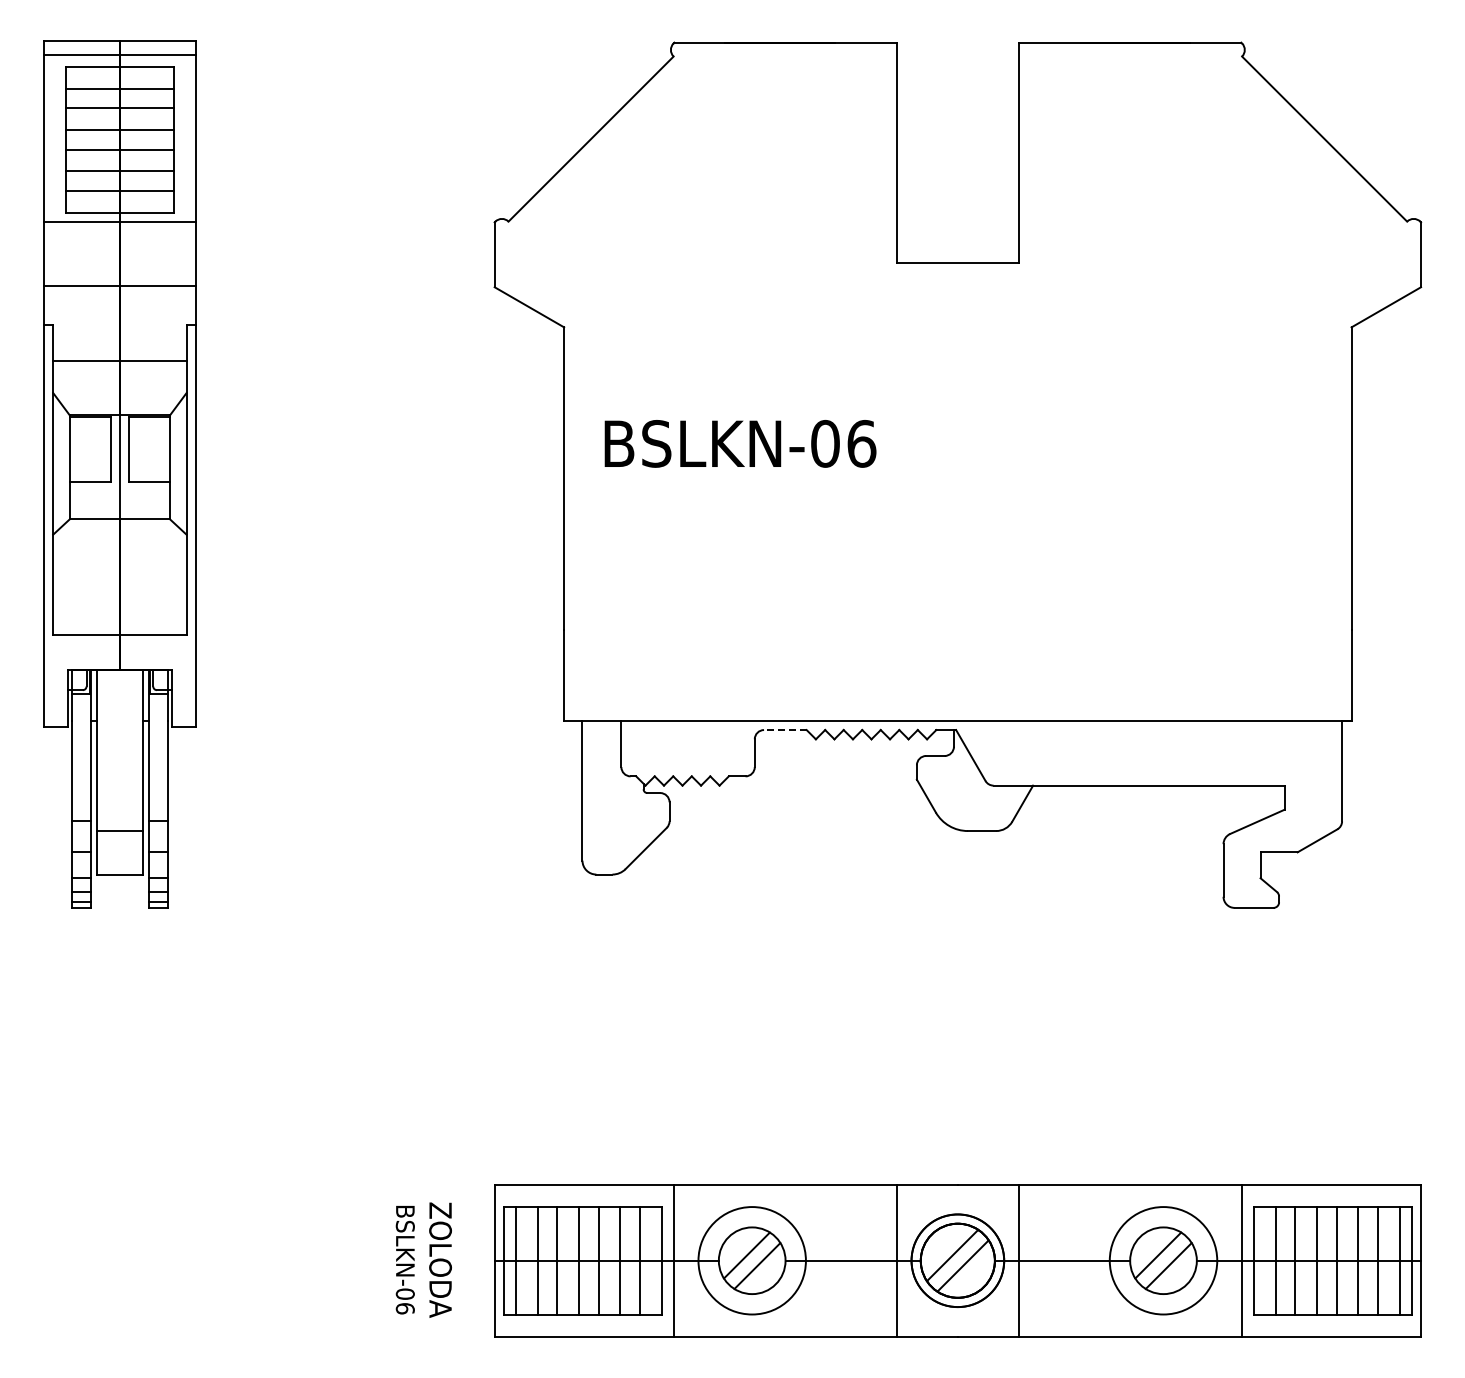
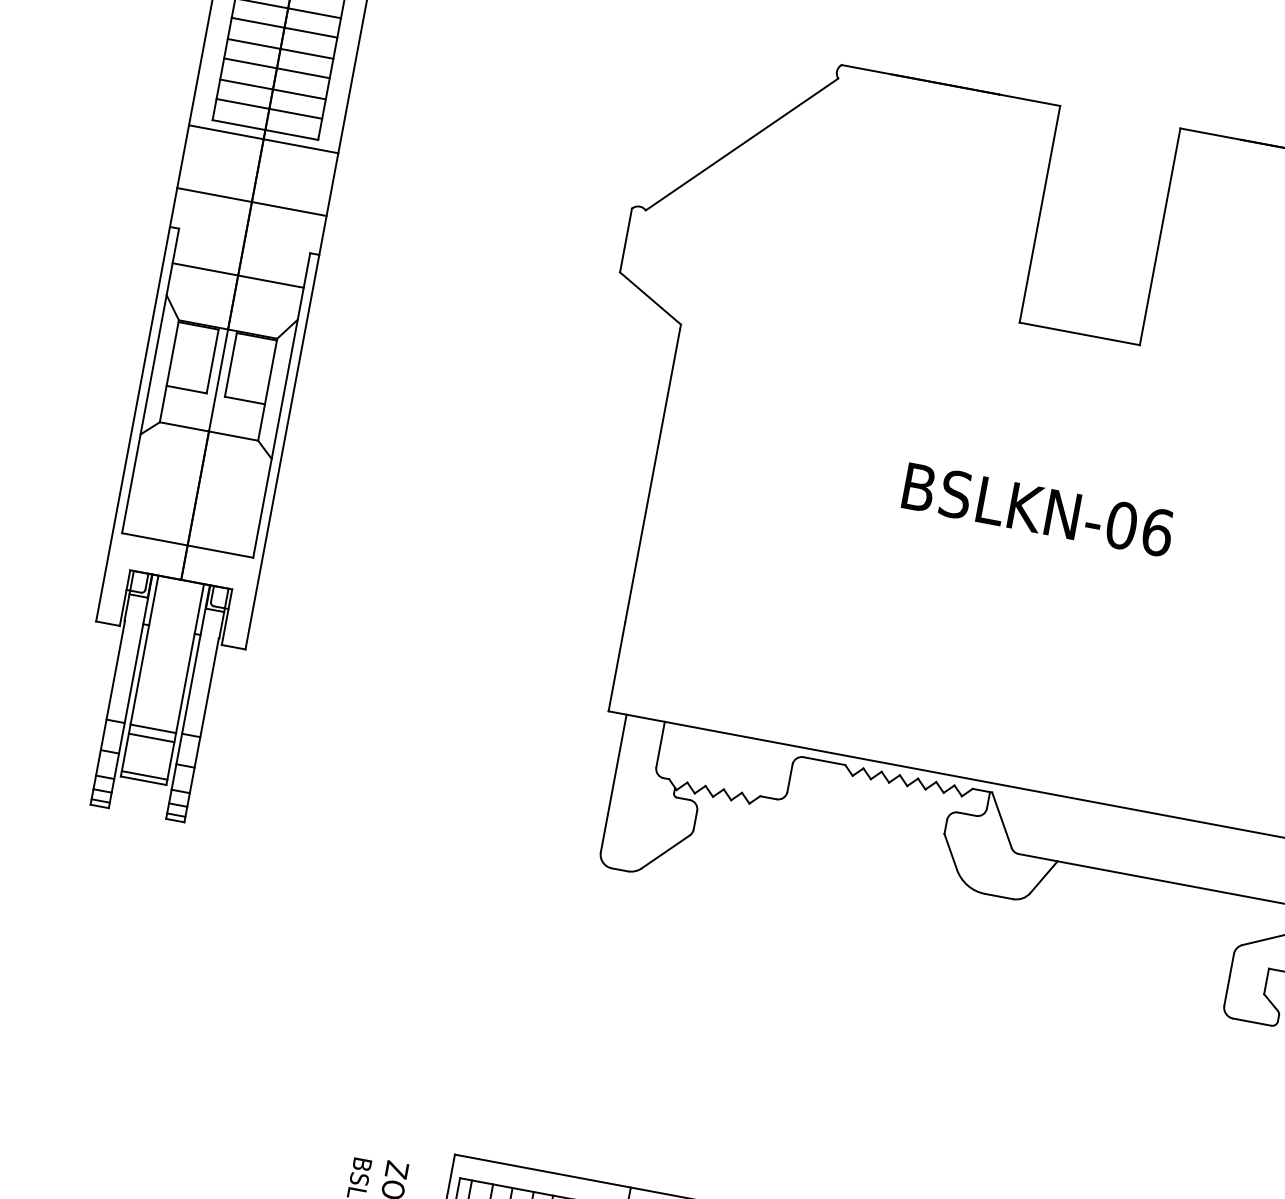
text: (740, 443) -> (1038, 509), moved
line: (784, 730) -> (823, 761), dashed -> solid
line: (119, 821) -> (153, 728), added
line: (119, 869) -> (144, 775), added

